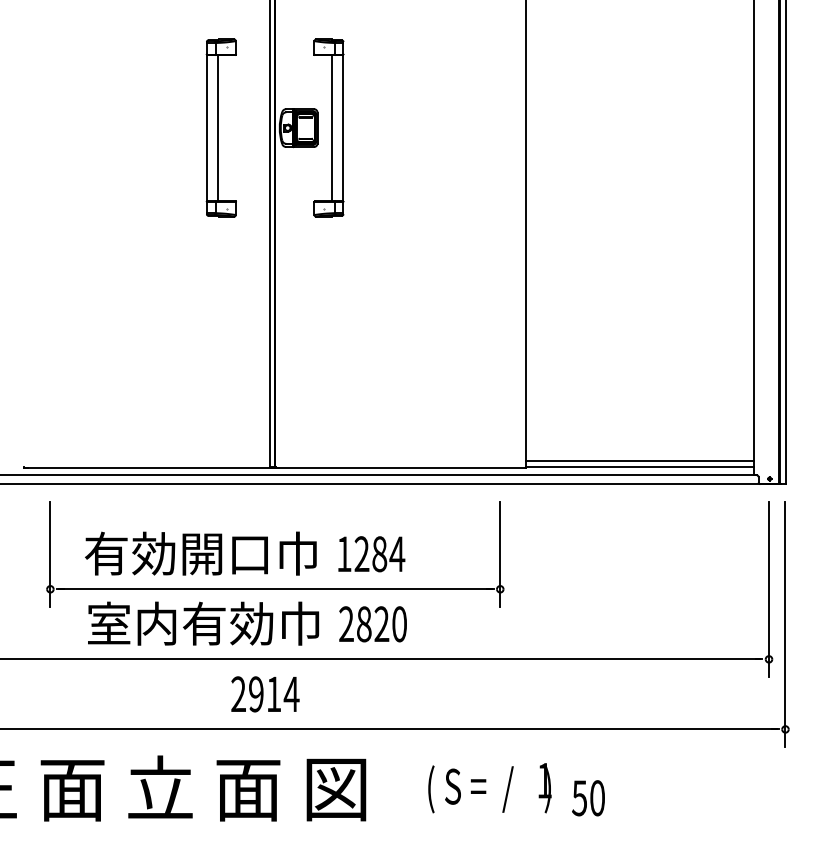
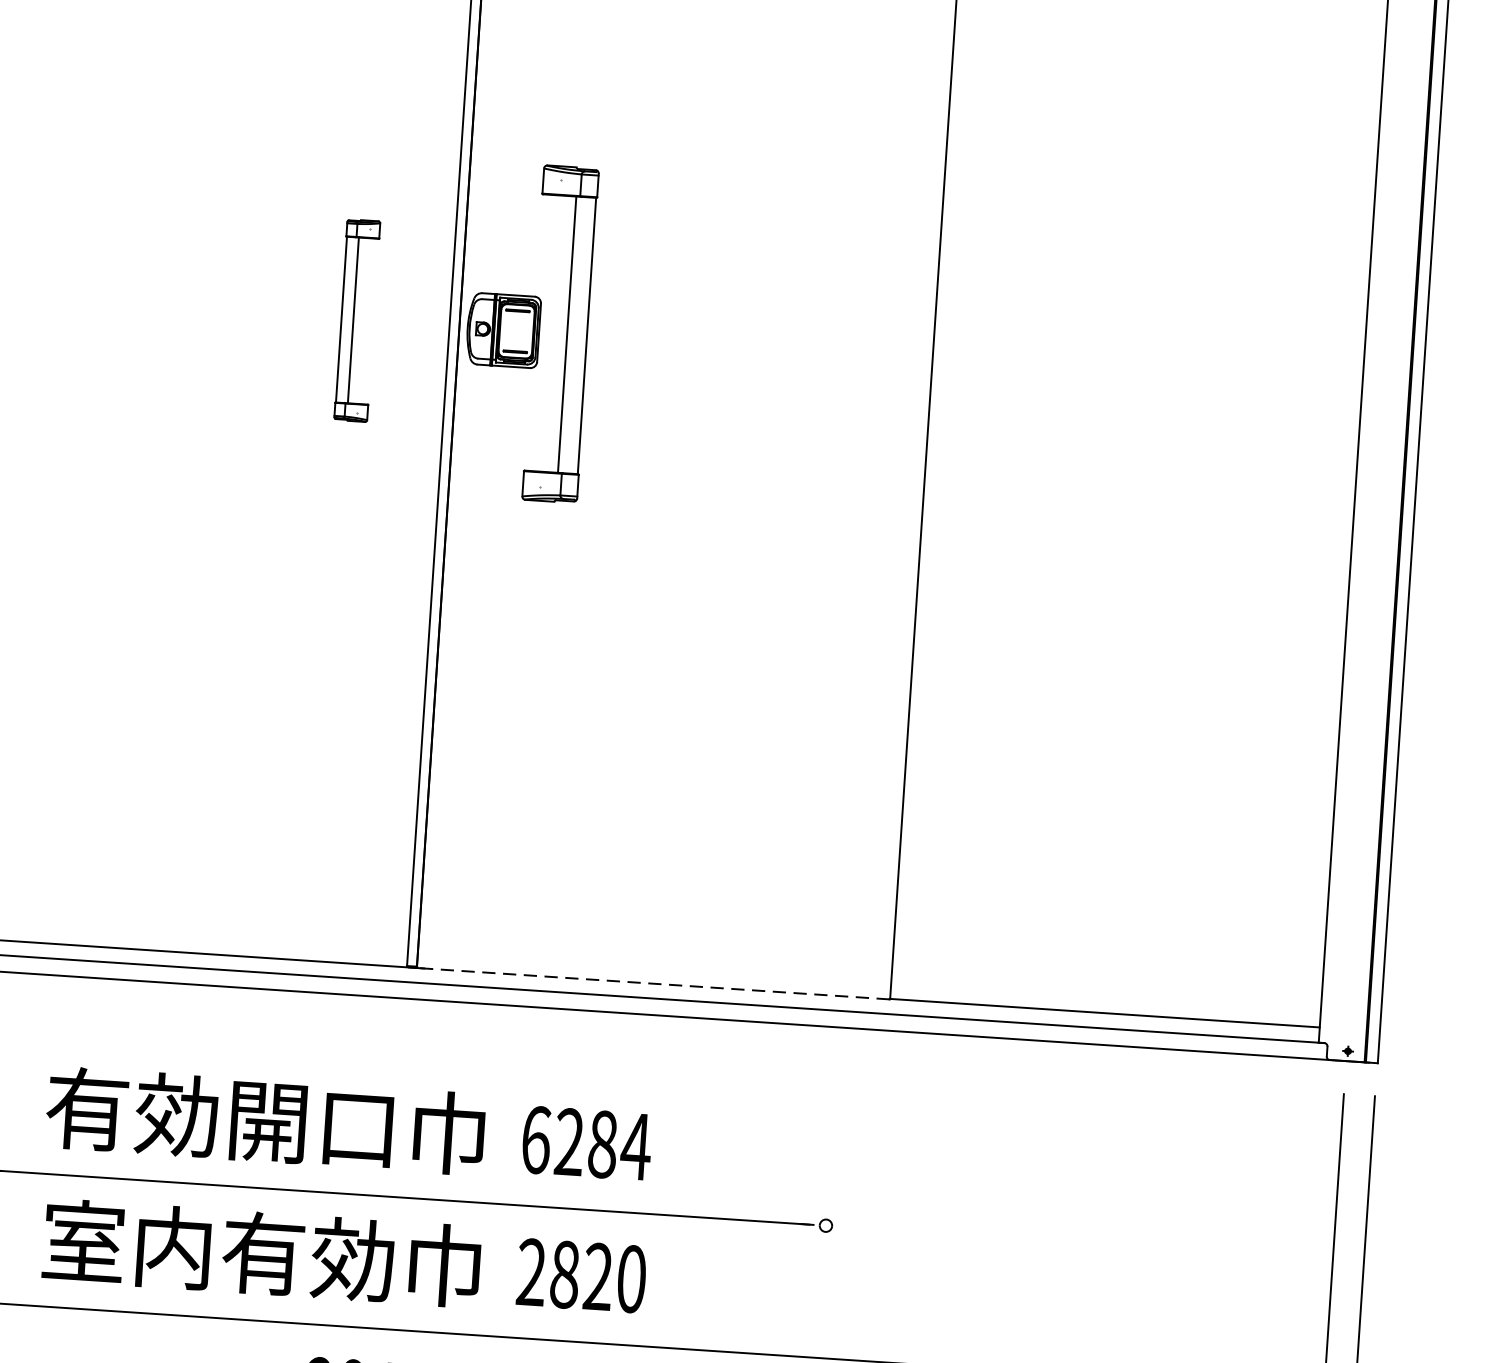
part: (220, 127) -> (356, 319), size x0.6
line: (639, 461) -> (1104, 1002), removed
line: (400, 467) -> (653, 983), solid -> dashed
line: (500, 553) -> (830, 1158), removed
text: (344, 554) -> (536, 1140), 1284 -> 6284

